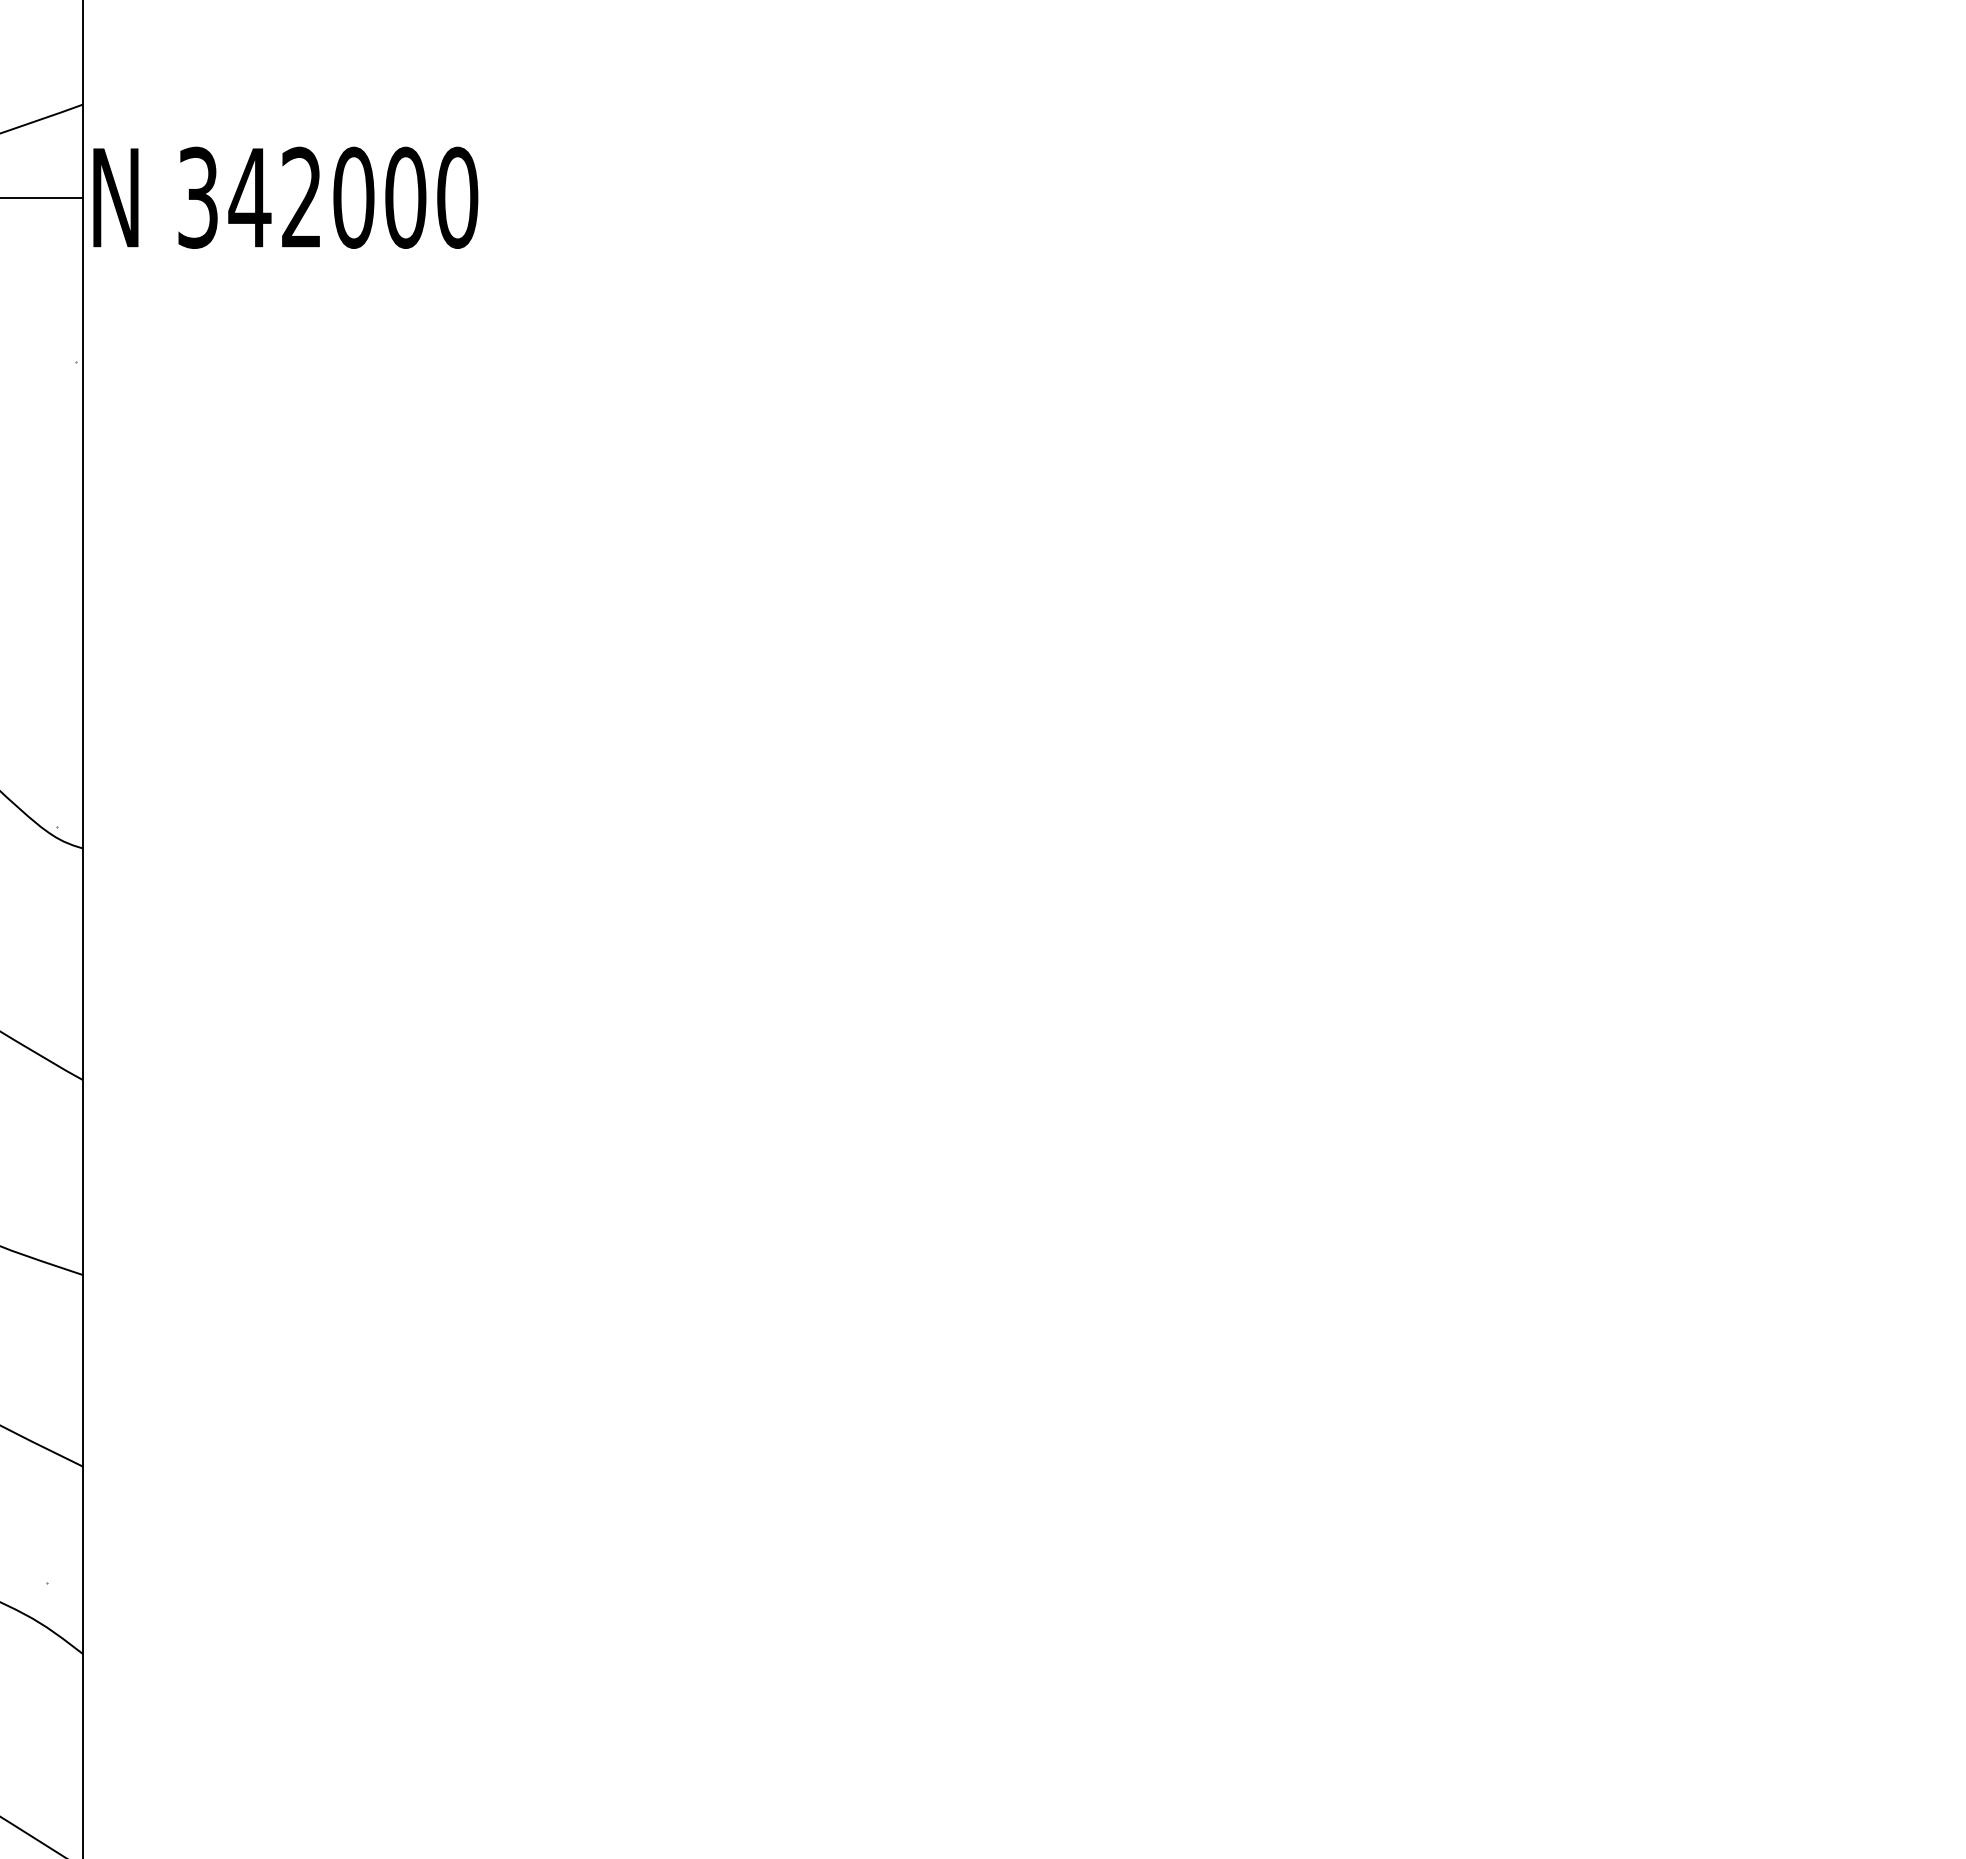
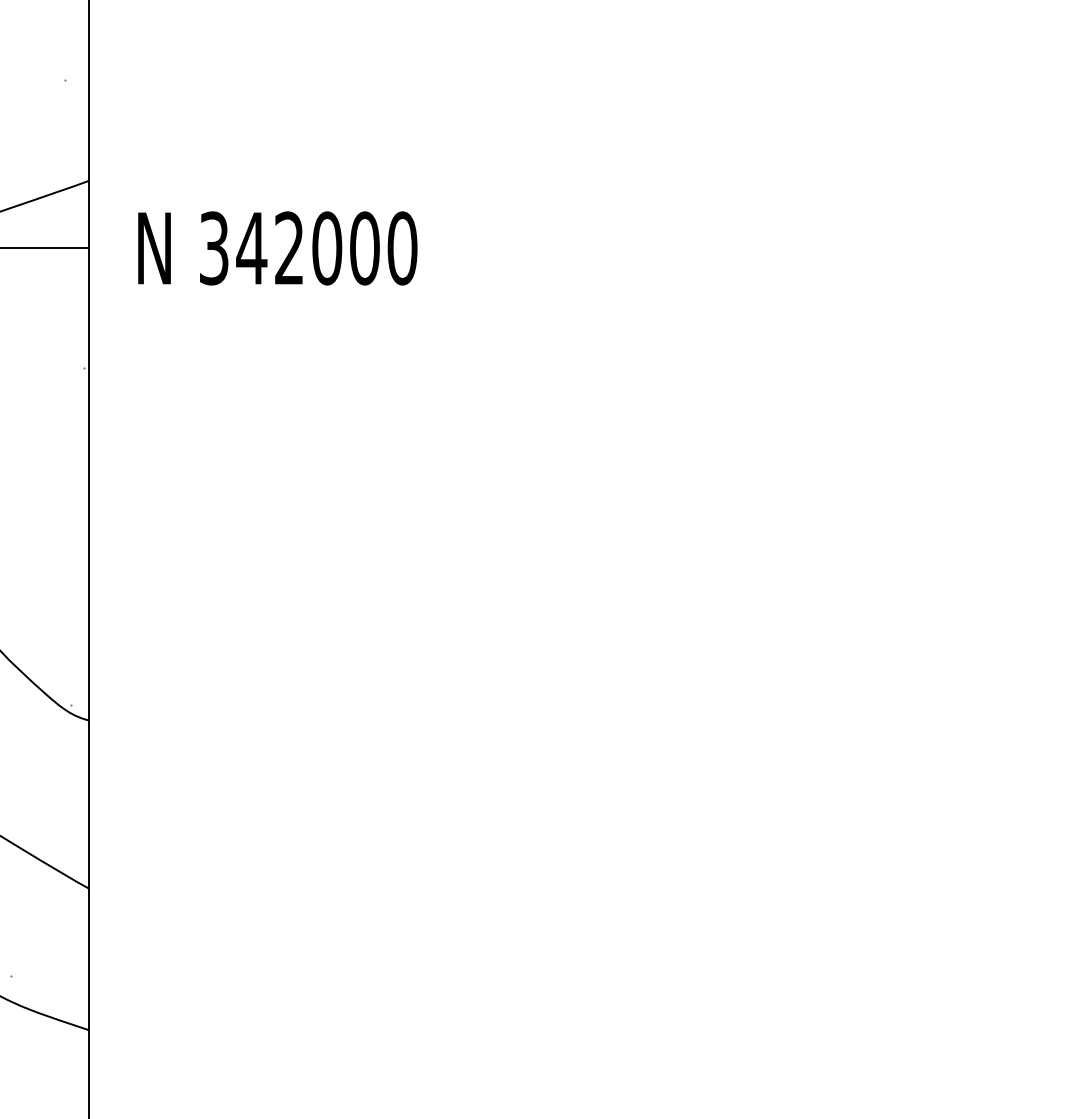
text: (285, 197) -> (277, 248), moved

